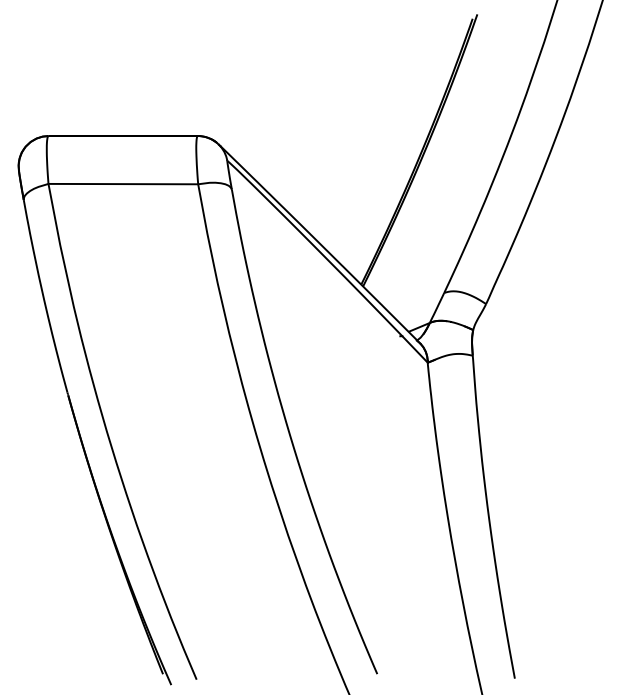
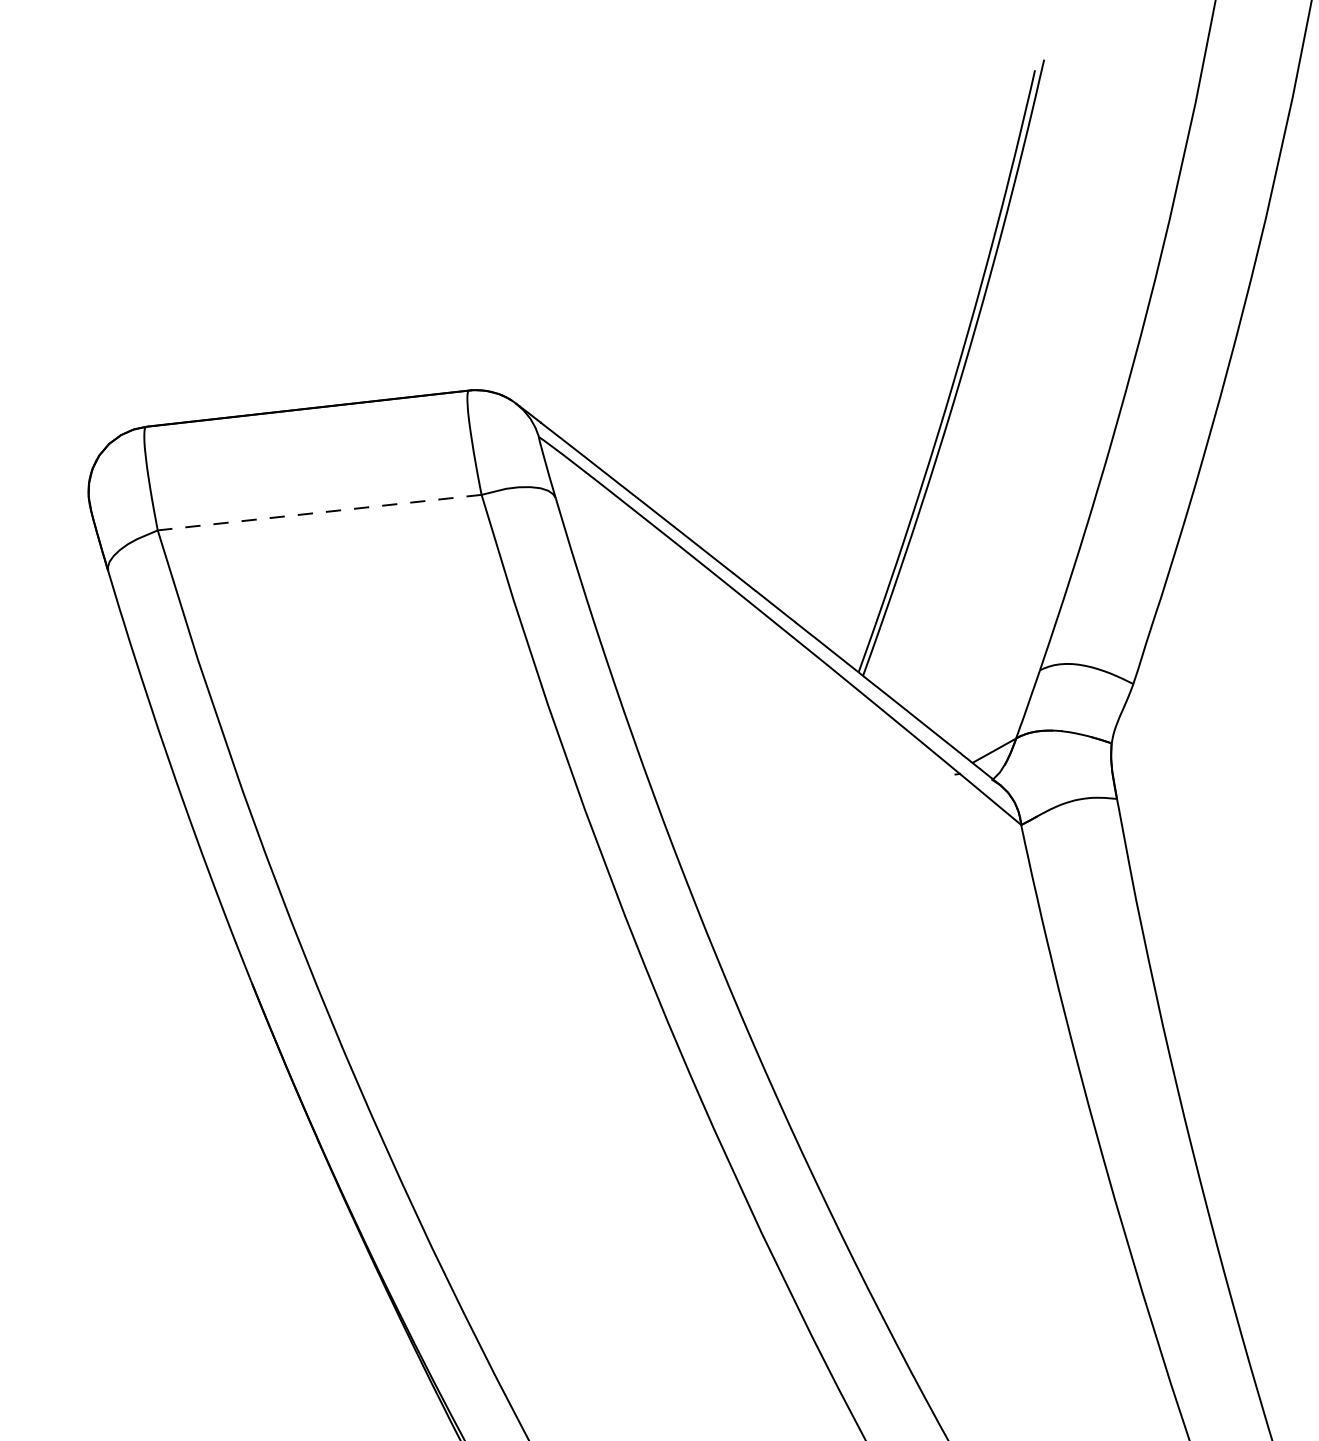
line: (123, 184) -> (320, 513), solid -> dashed

